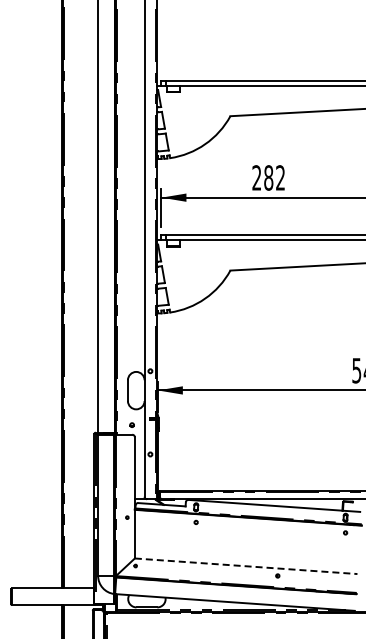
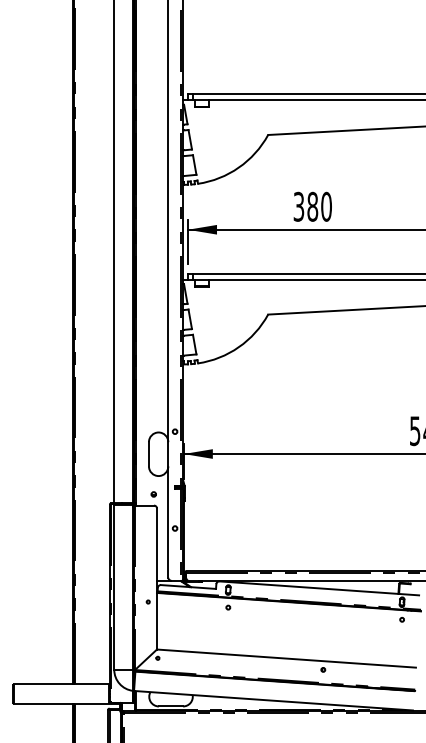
text: (268, 177) -> (312, 206), 282 -> 380
line: (246, 566) -> (286, 658), dashed -> solid

